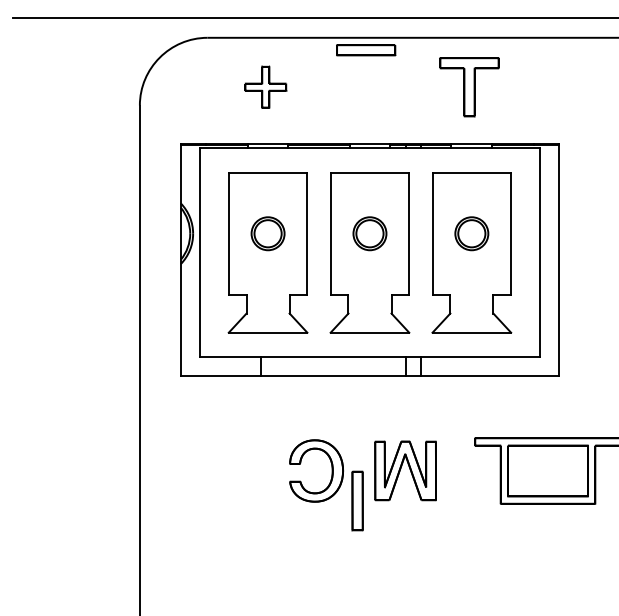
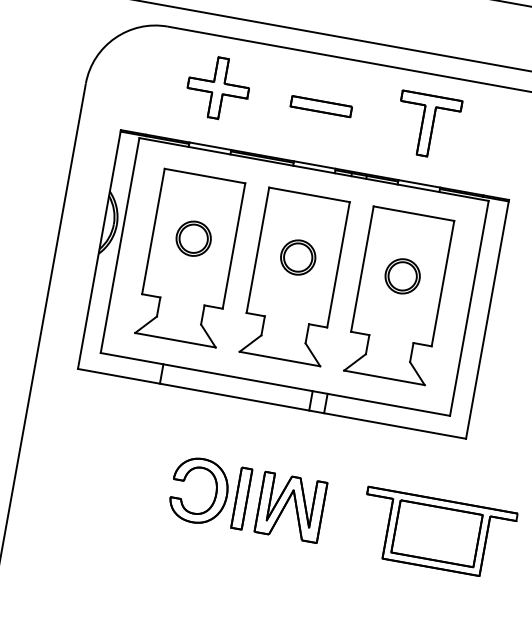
part: (366, 50) -> (321, 106), moved
part: (265, 86) -> (218, 87), size x1.43
part: (357, 500) -> (241, 498), moved

